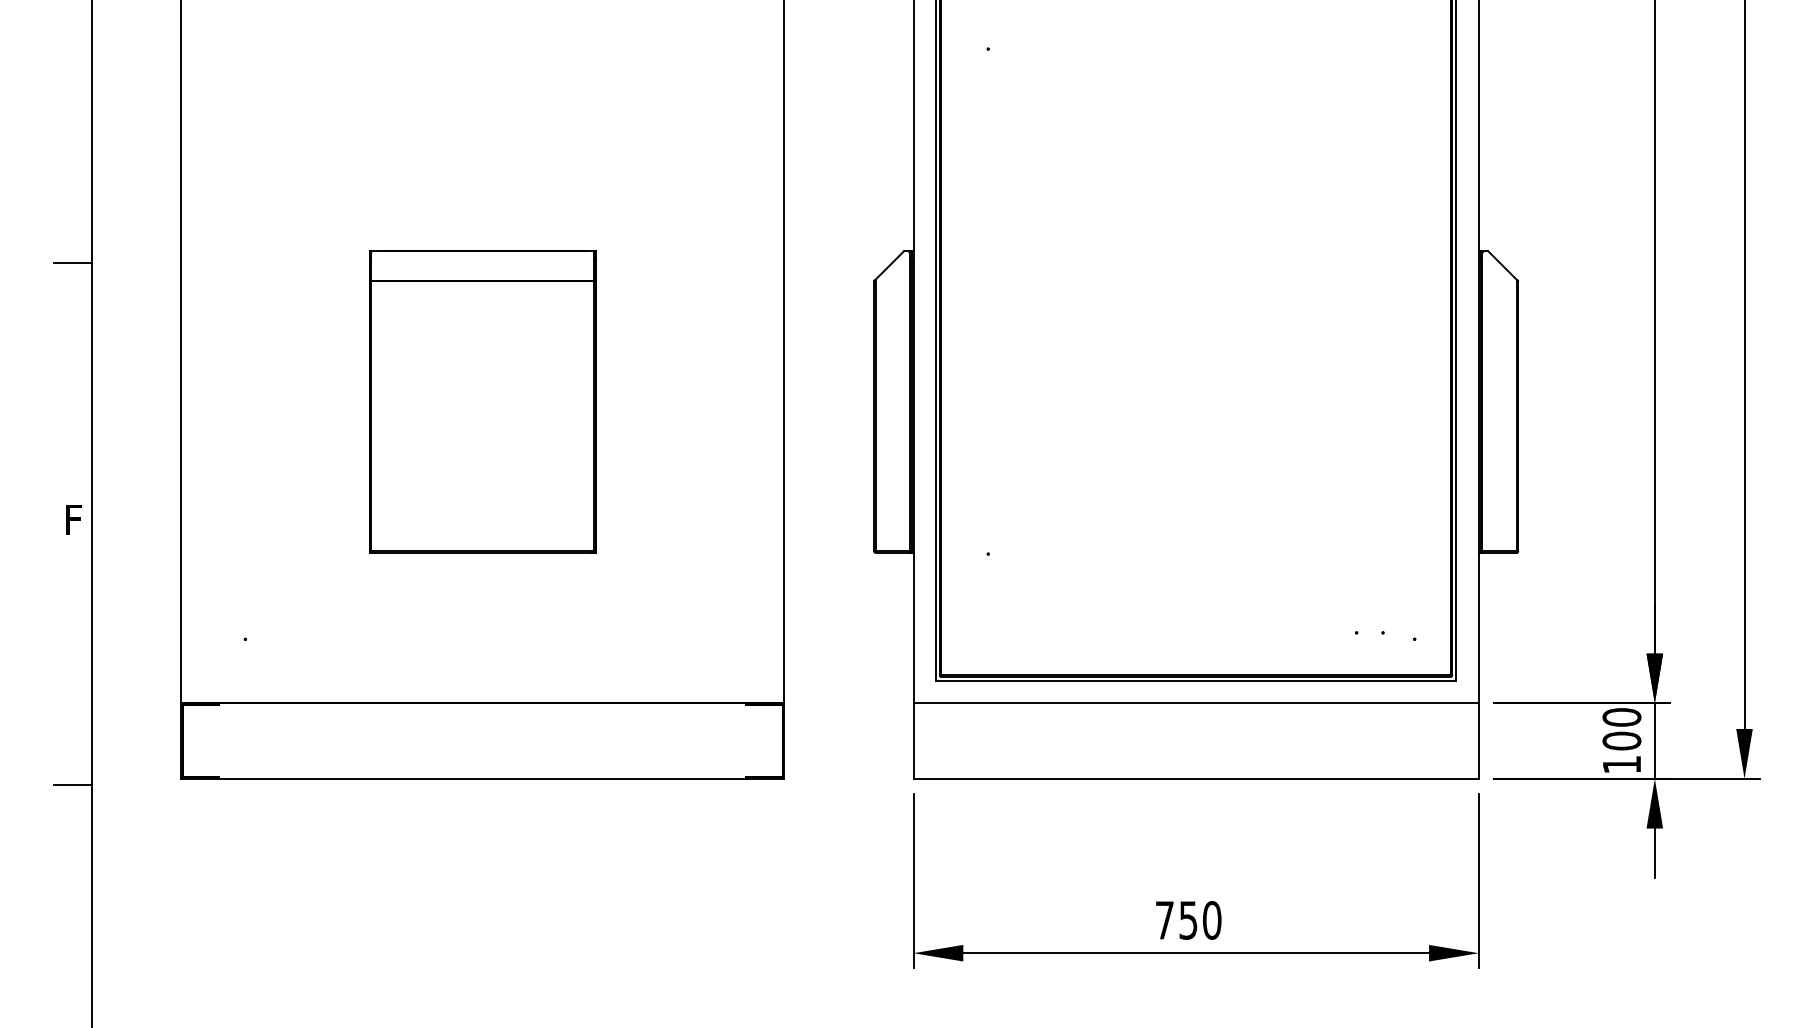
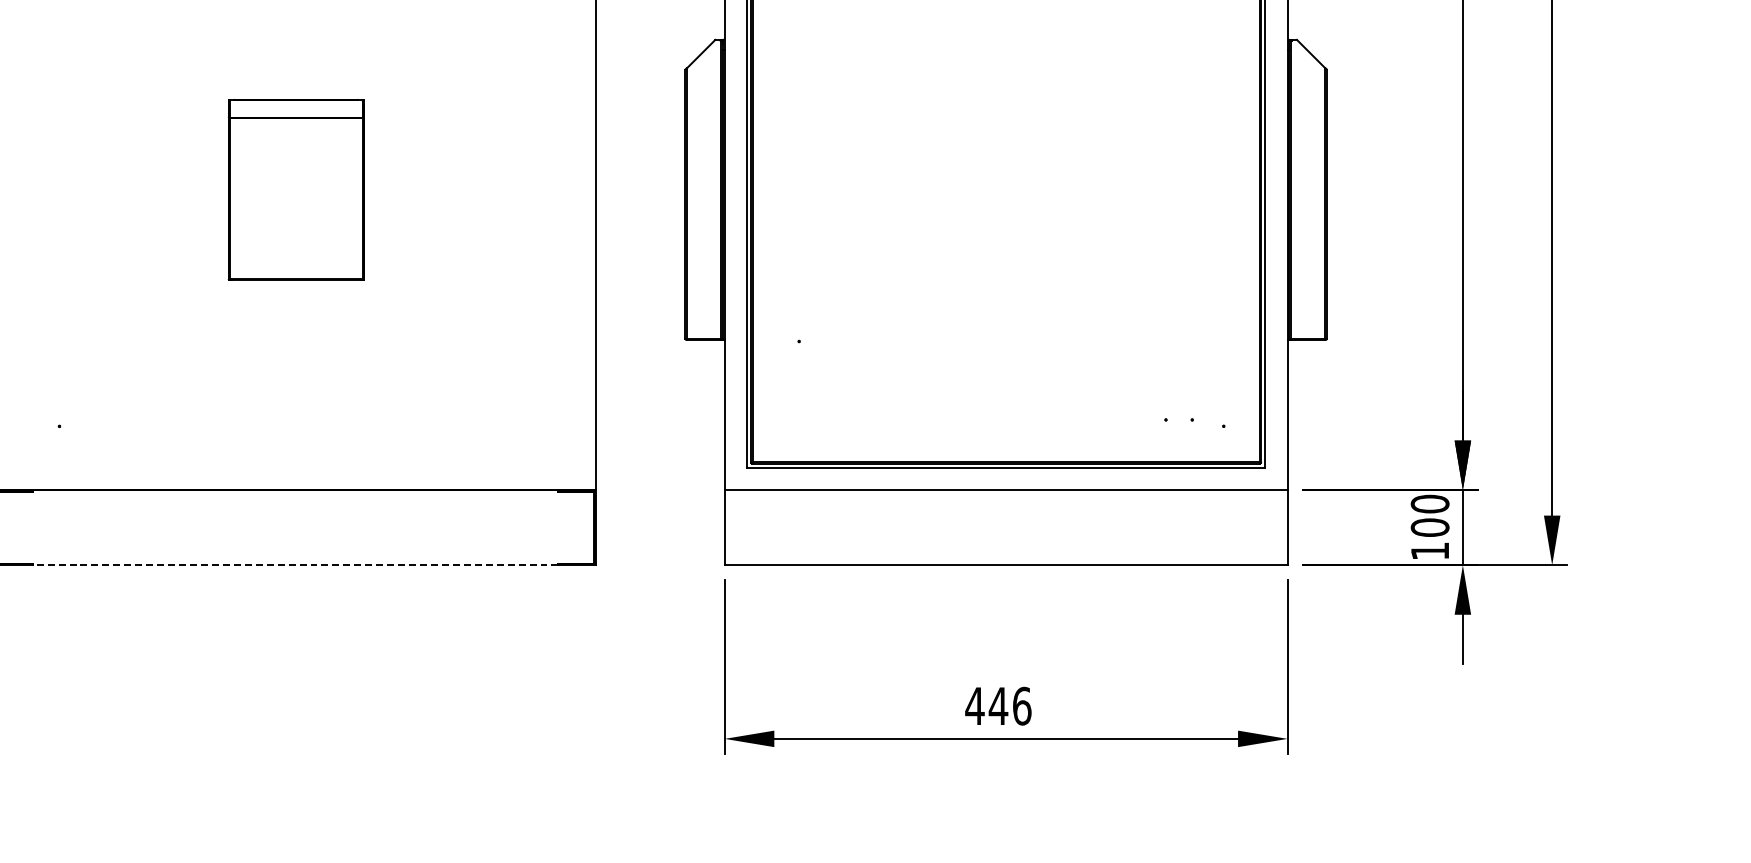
part: (483, 401) -> (296, 189), size x0.6
line: (482, 778) -> (295, 564), solid -> dashed
text: (1188, 920) -> (998, 706), 750 -> 446

